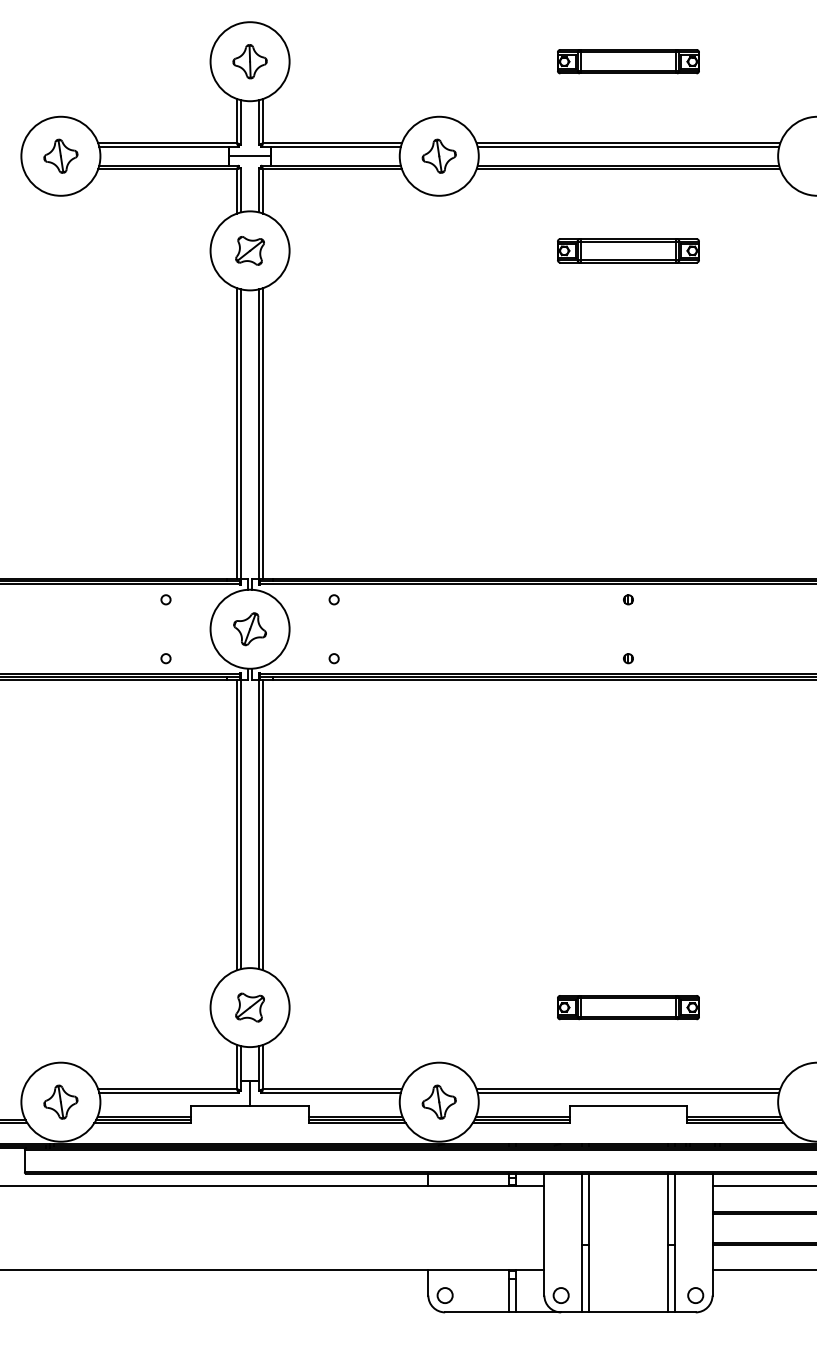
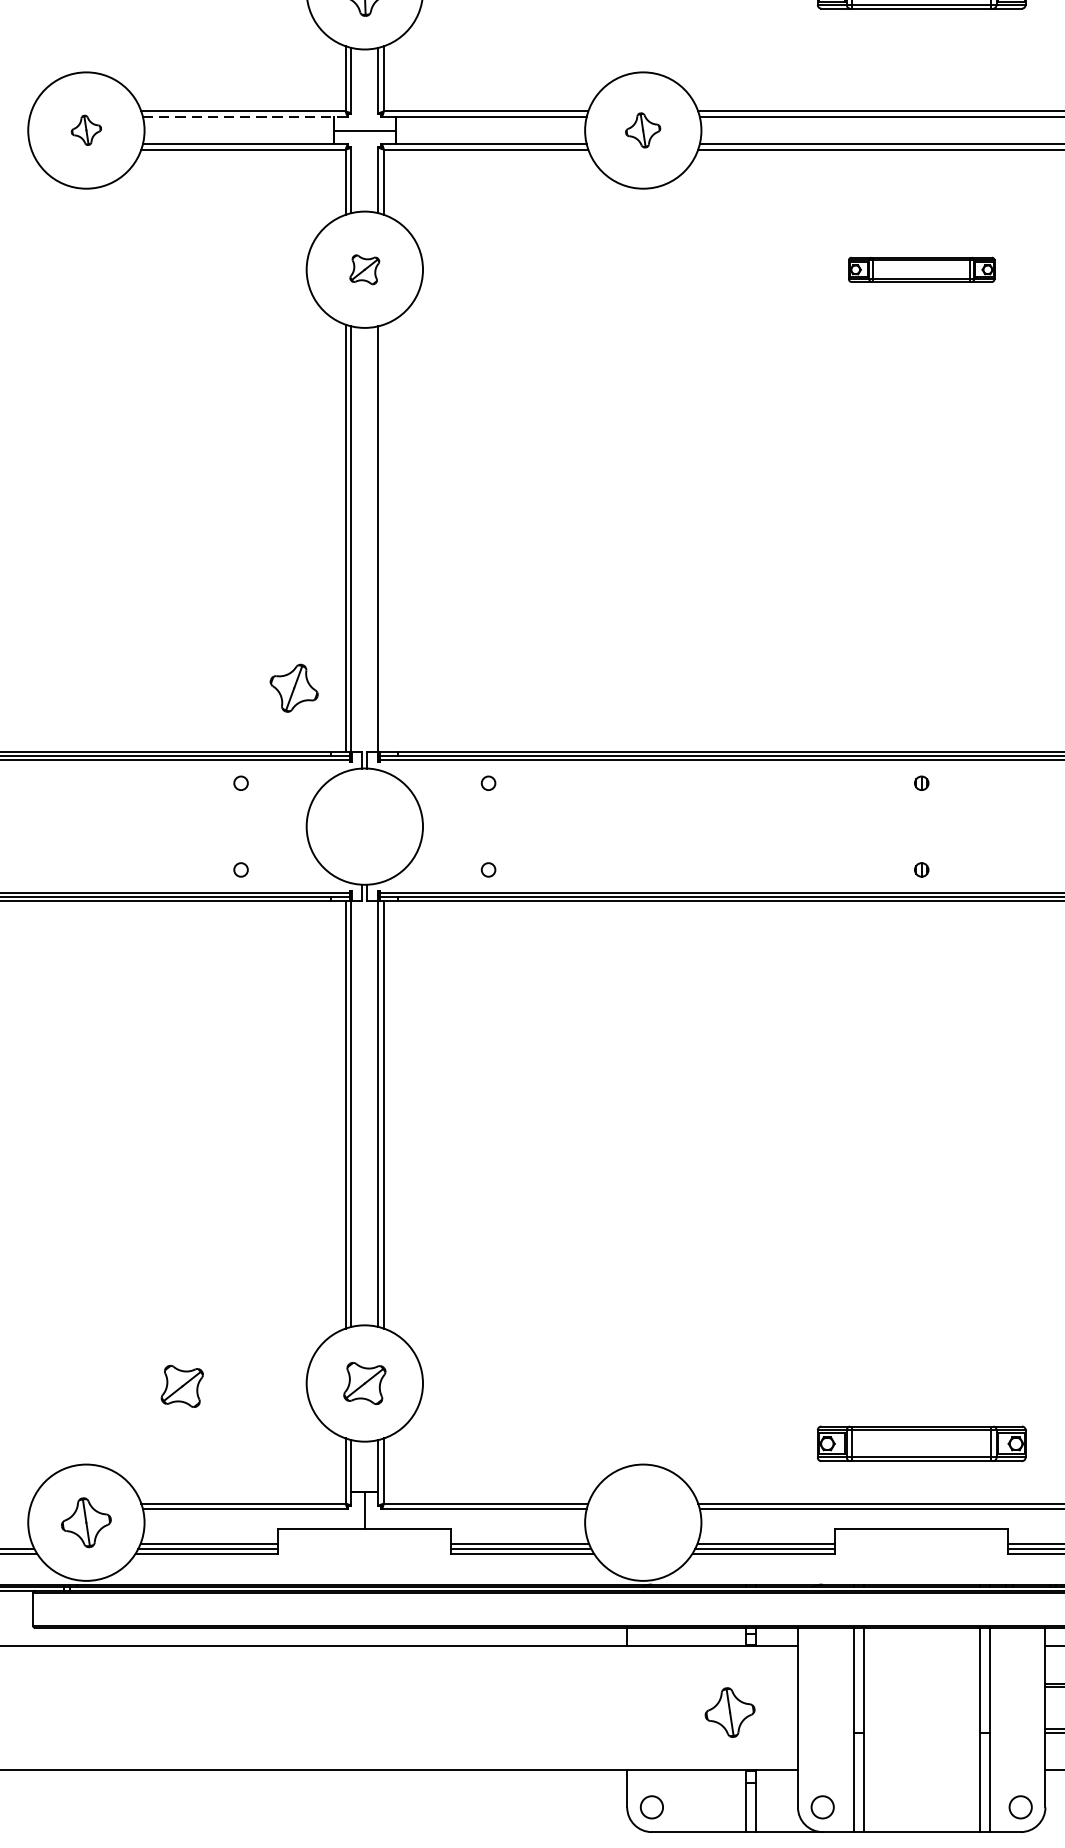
line: (169, 147) -> (246, 117), solid -> dashed
part: (60, 155) -> (85, 129), size x0.6
part: (438, 155) -> (642, 129), size x0.7
part: (249, 250) -> (363, 269), size x0.7
part: (628, 250) -> (921, 269), size x0.7
line: (263, 433) -> (384, 538), removed
part: (249, 629) -> (293, 688), moved
part: (628, 1007) -> (921, 1443), moved
part: (125, 1009) -> (181, 1386), added
part: (438, 1101) -> (728, 1711), moved

